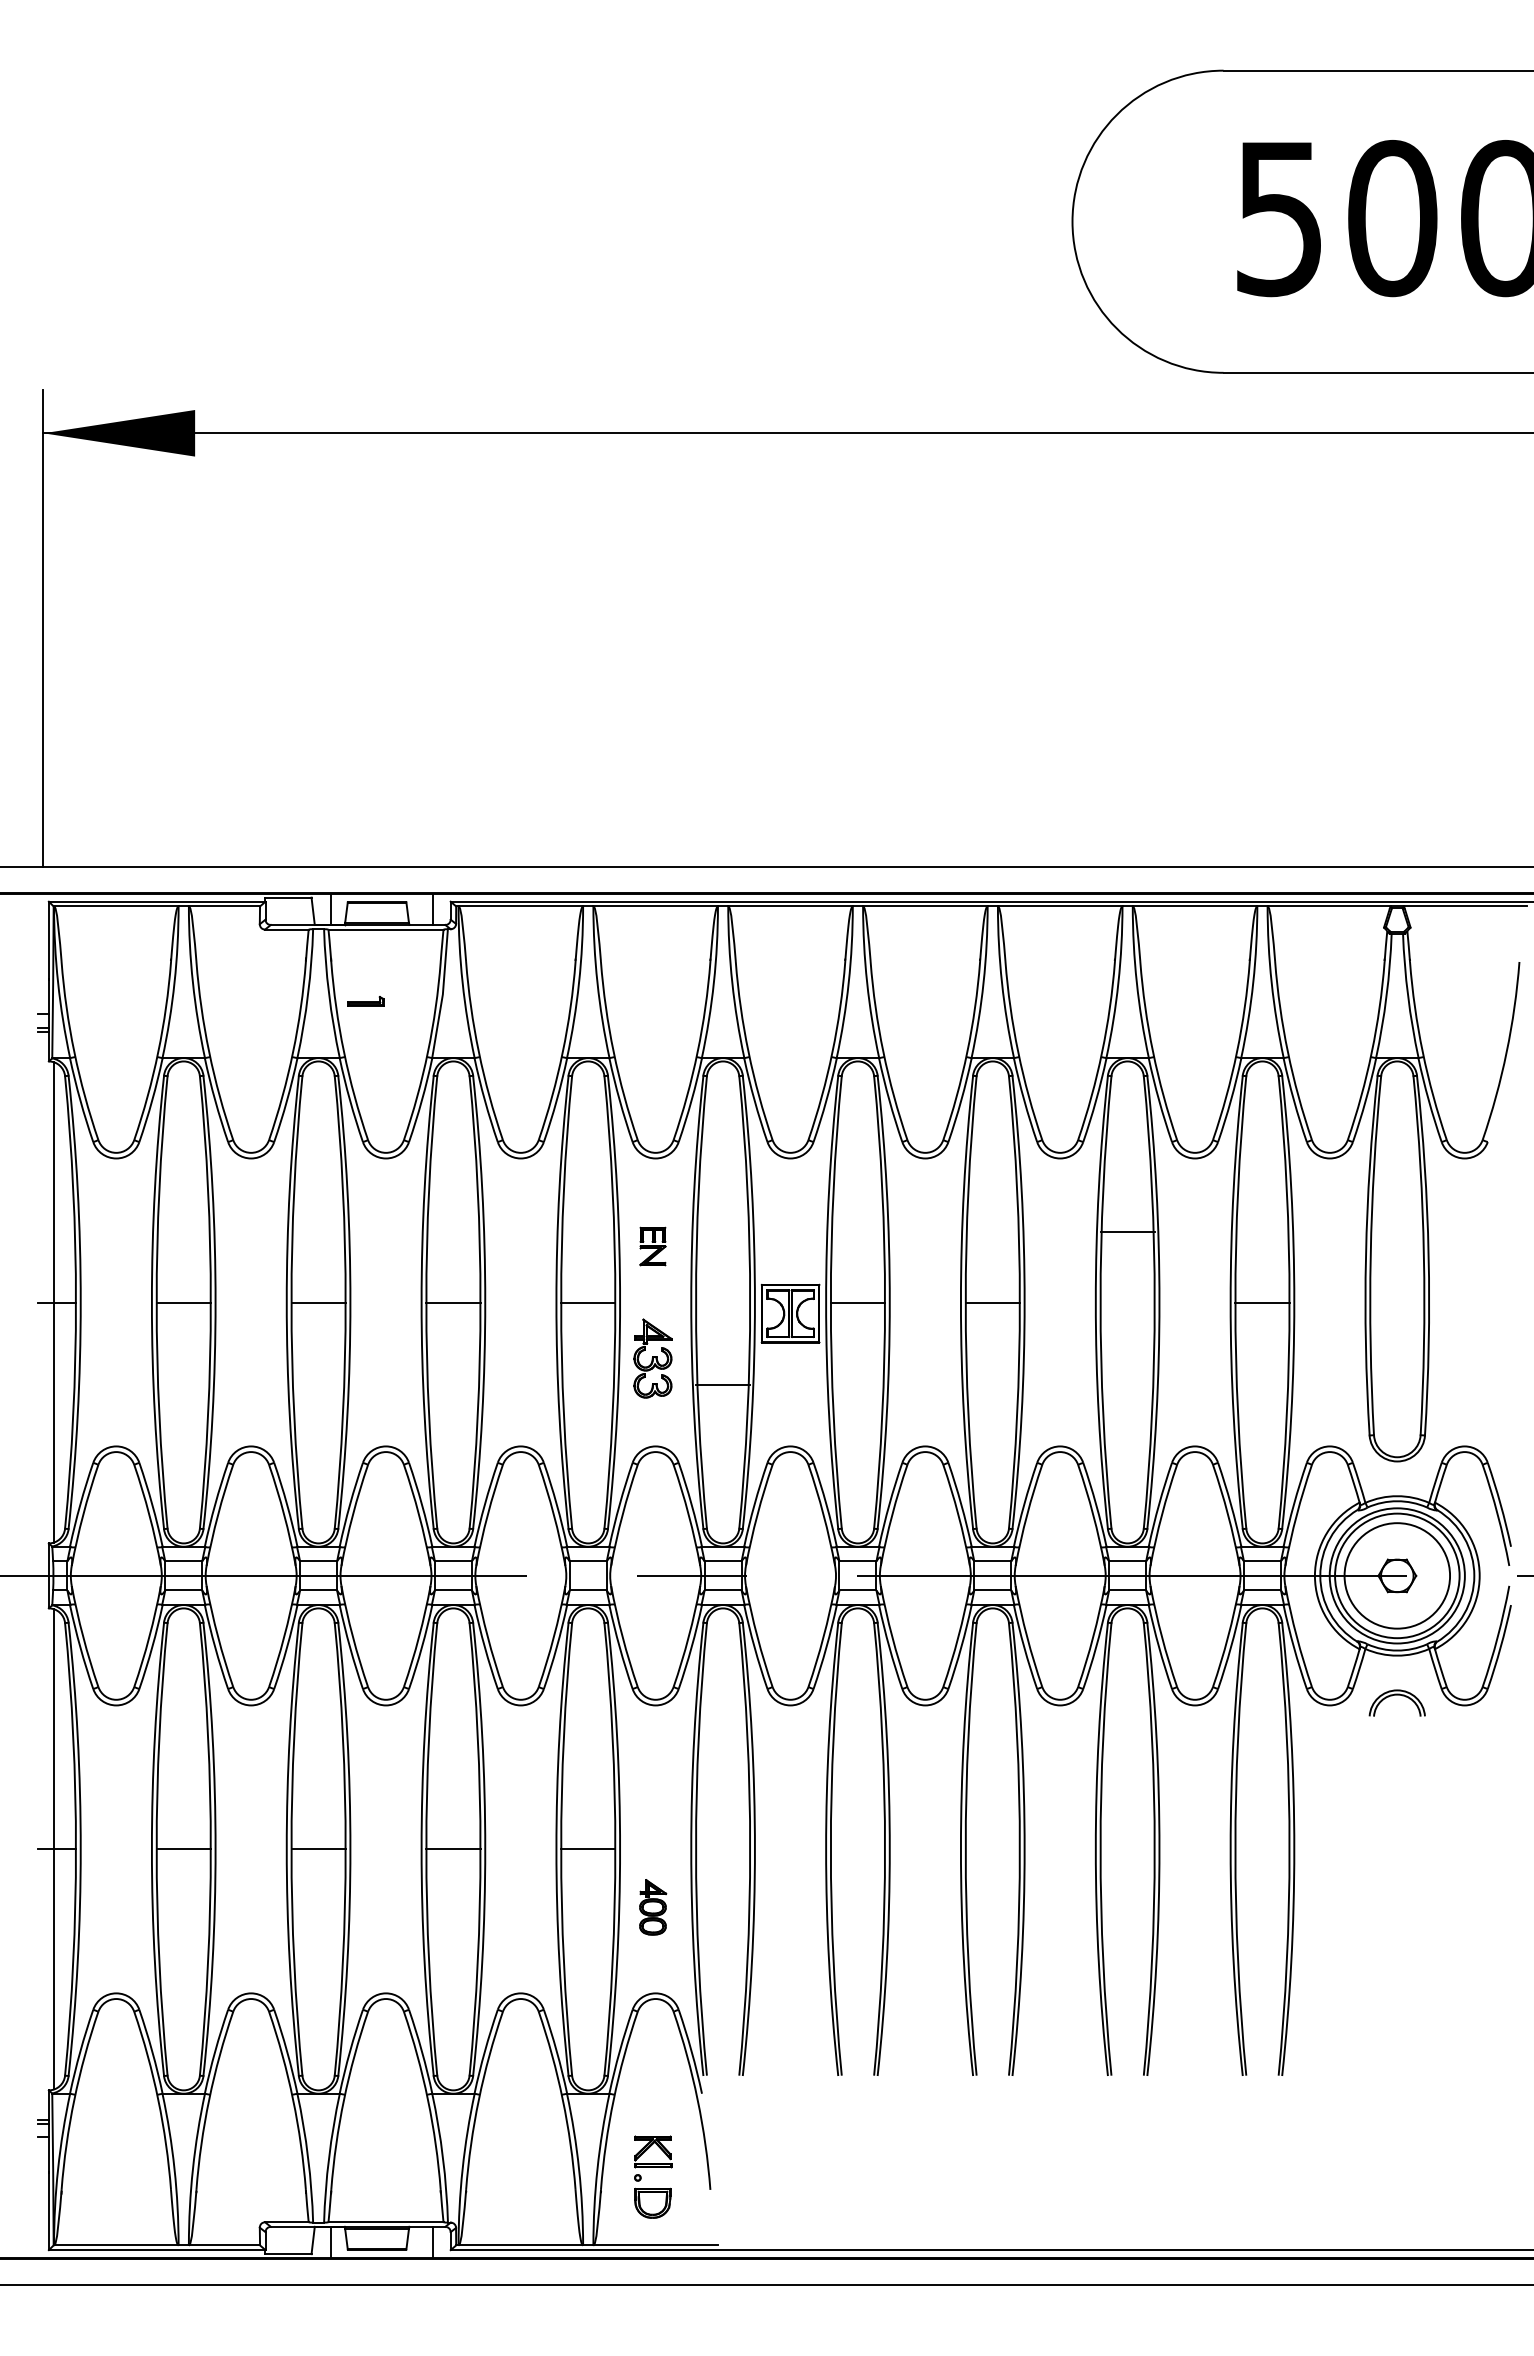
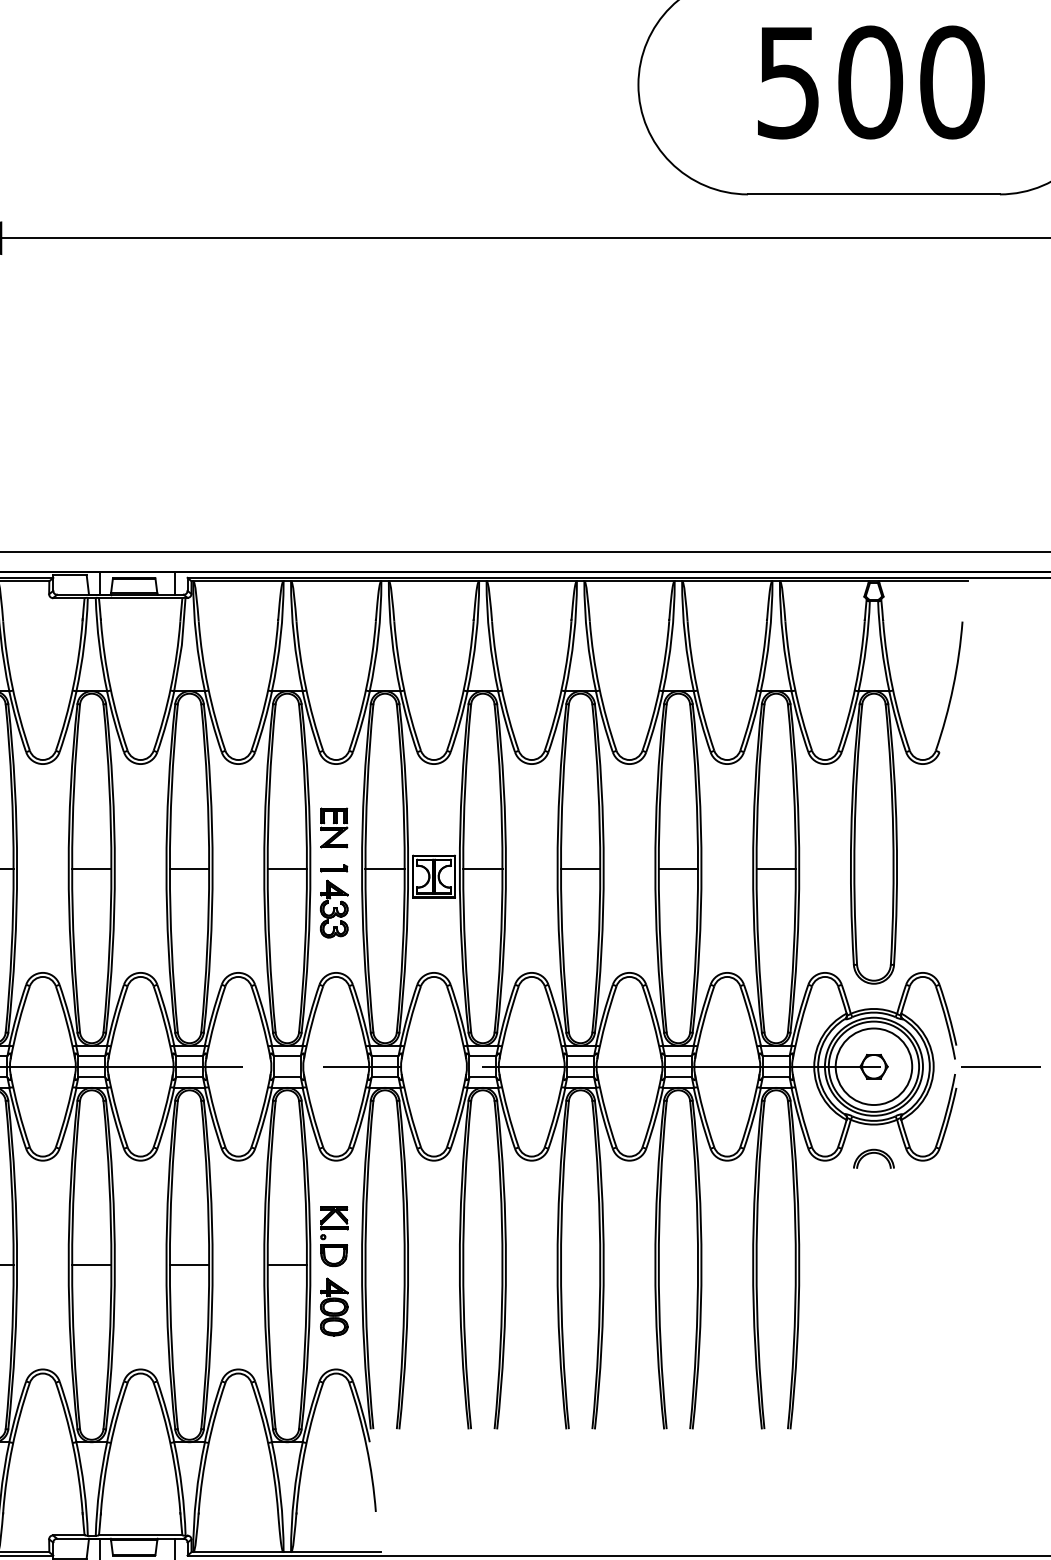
part: (365, 1001) -> (333, 868), moved
line: (1127, 1231) -> (678, 868), moved
part: (652, 1246) -> (333, 827), size x1.43
line: (723, 1384) -> (385, 868), moved
part: (652, 1907) -> (333, 1307), size x1.43
part: (653, 2167) -> (334, 1229), moved

